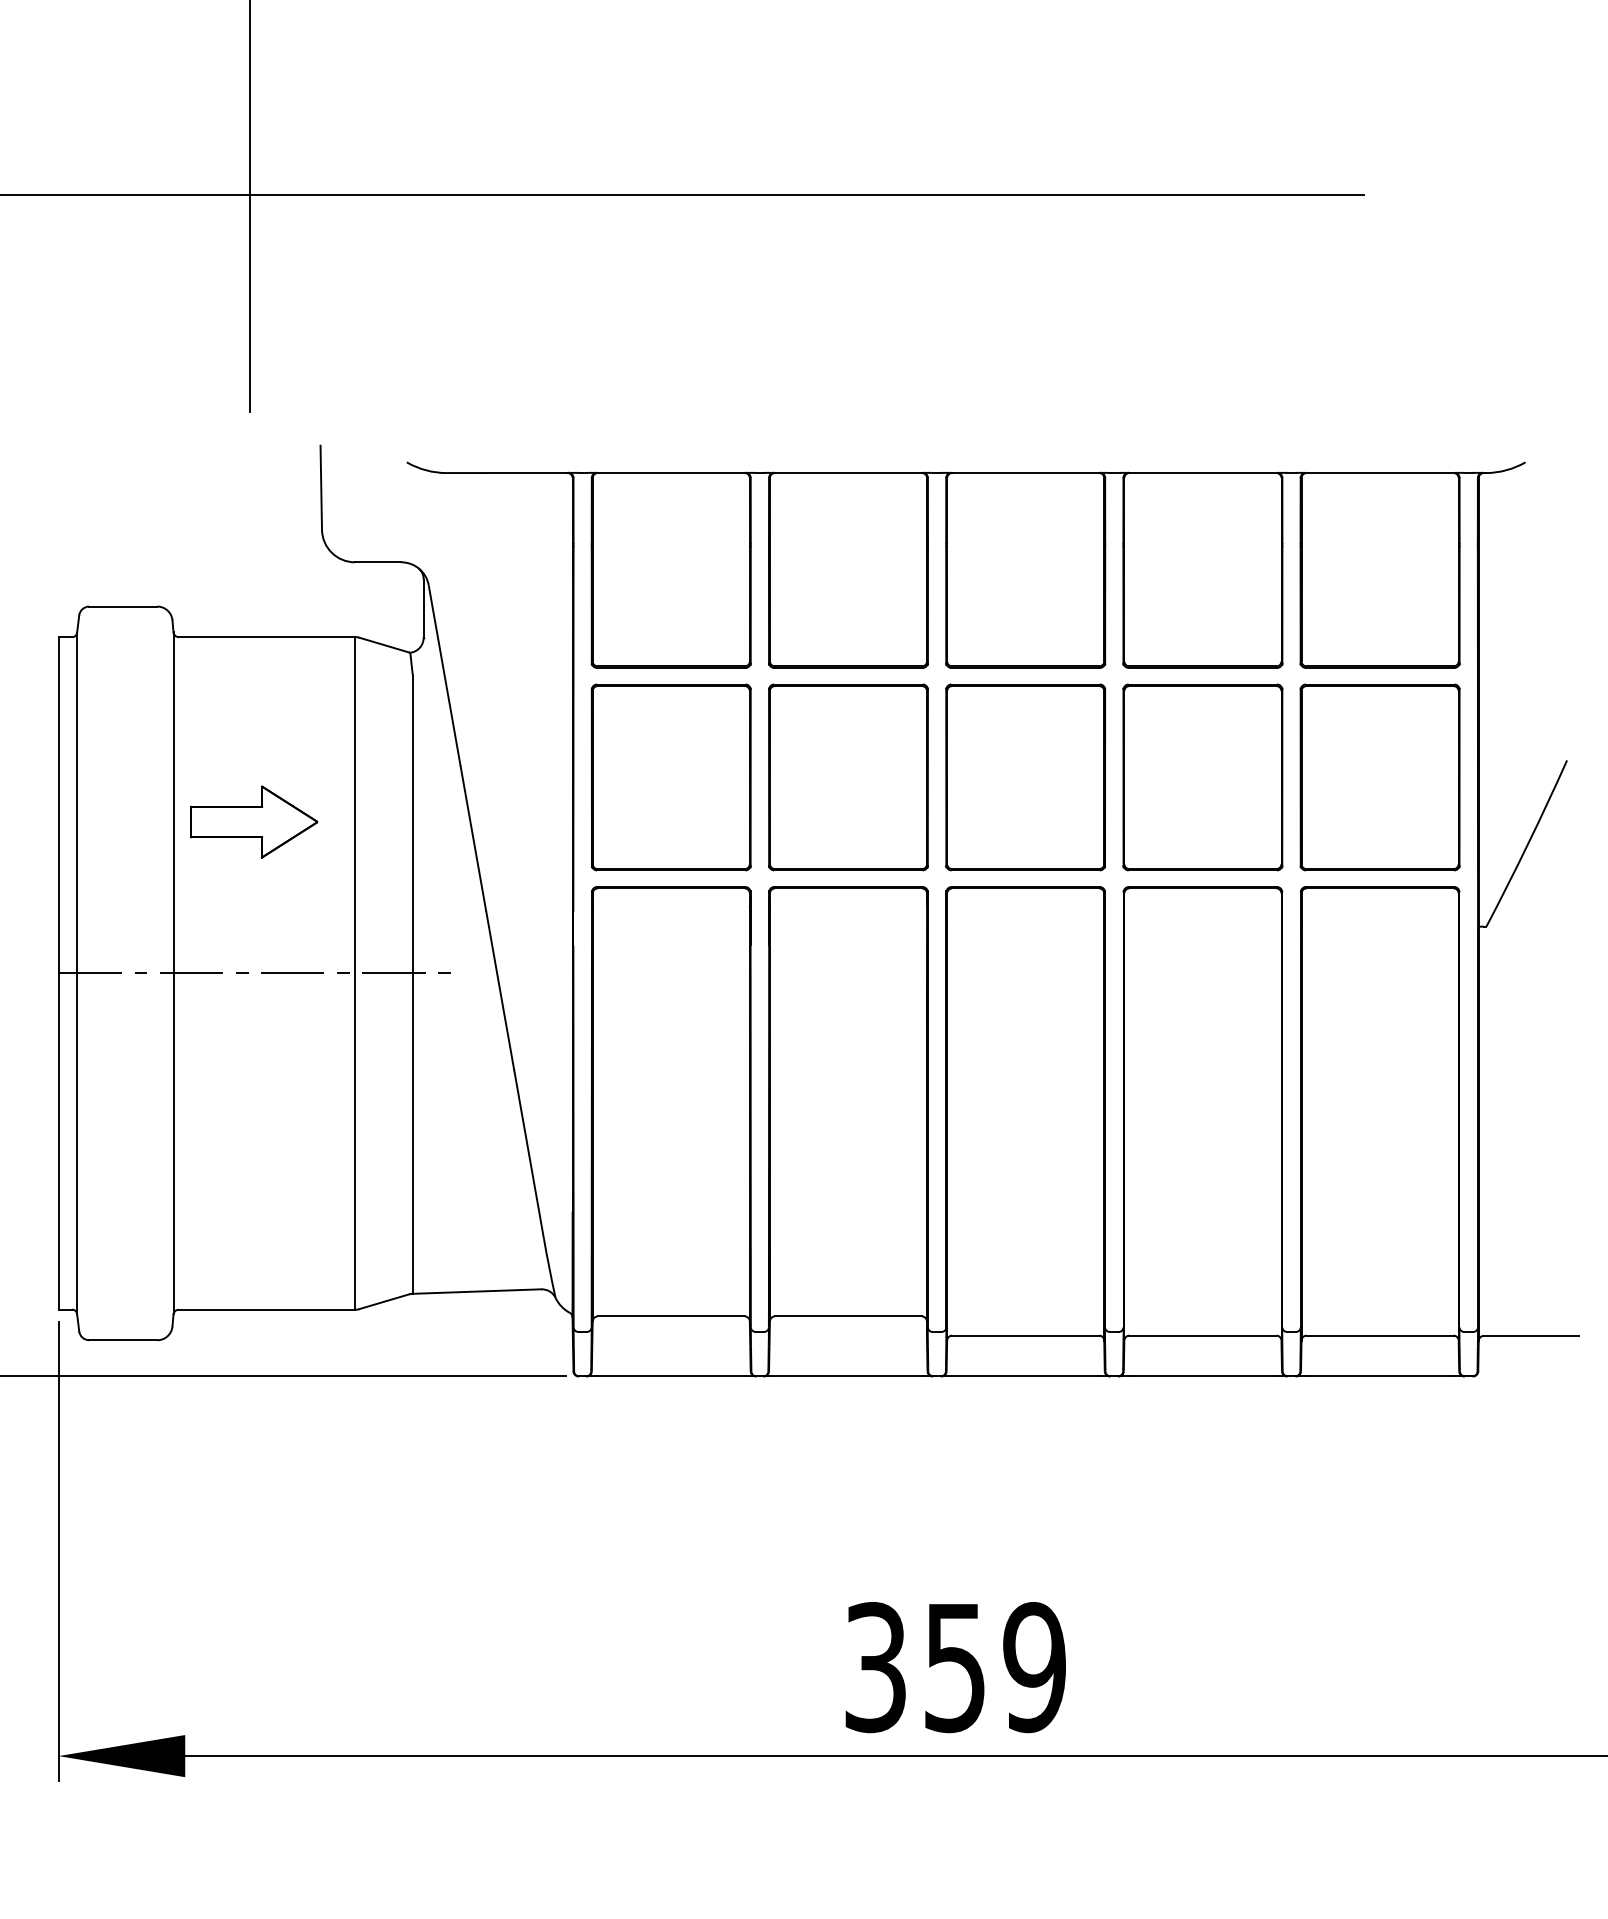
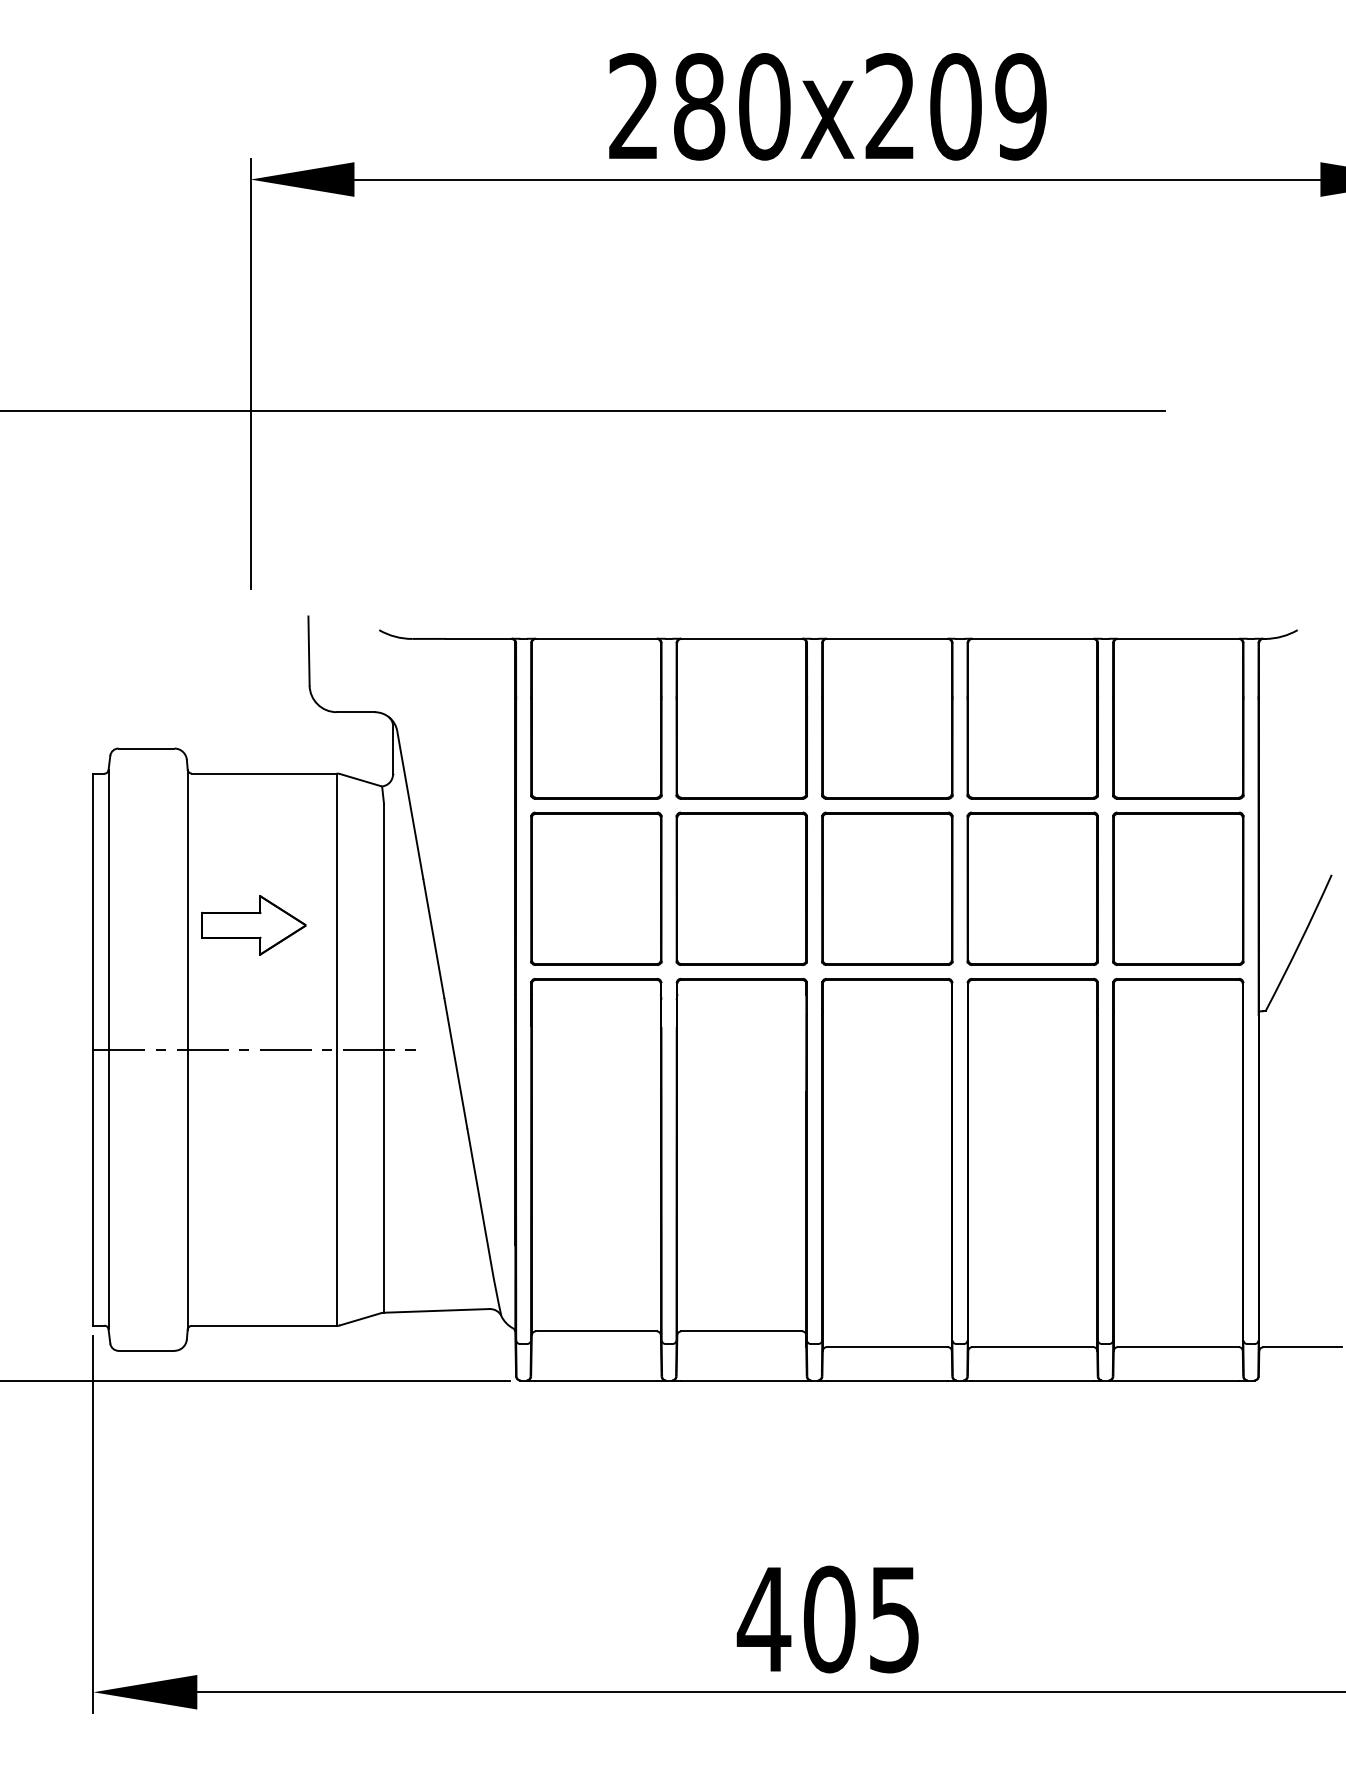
text: (954, 1667) -> (828, 1619), 359 -> 405

